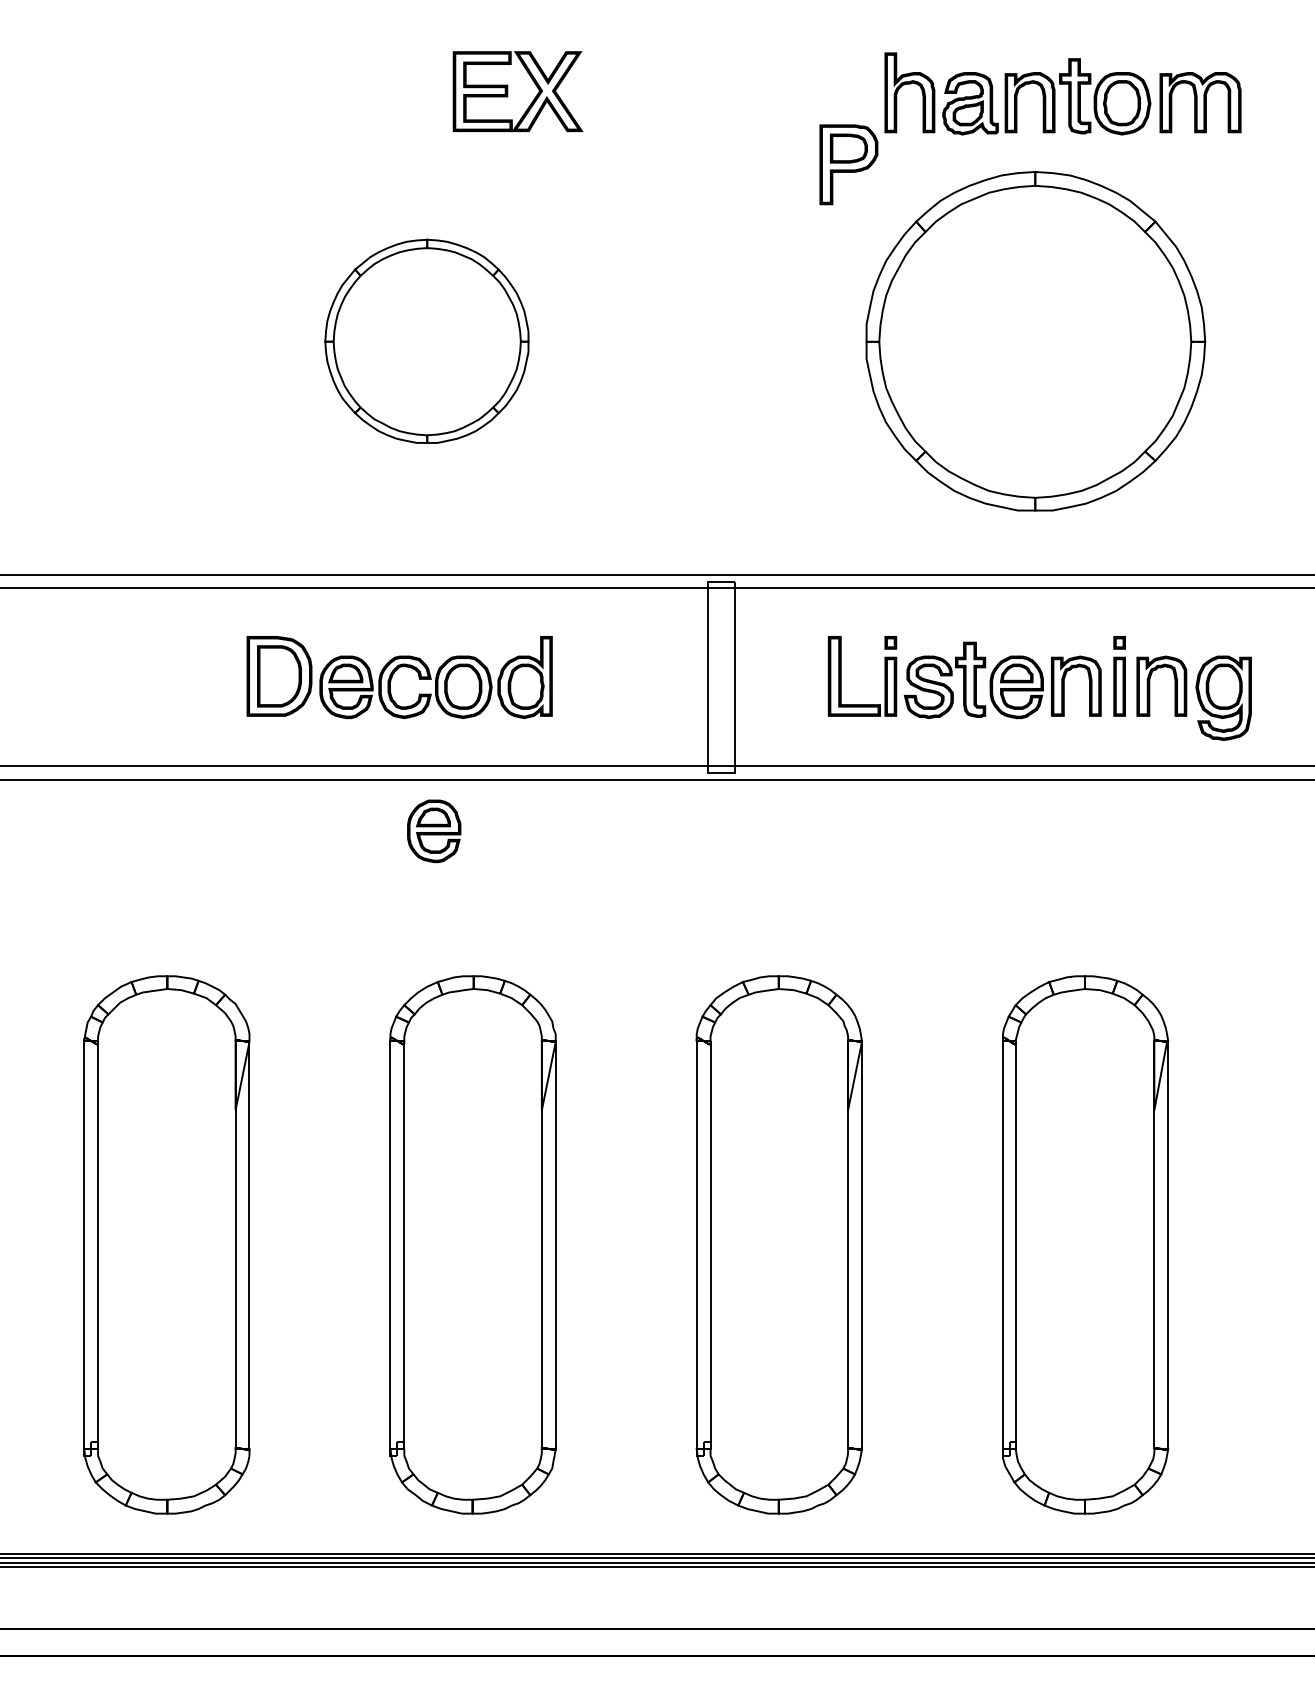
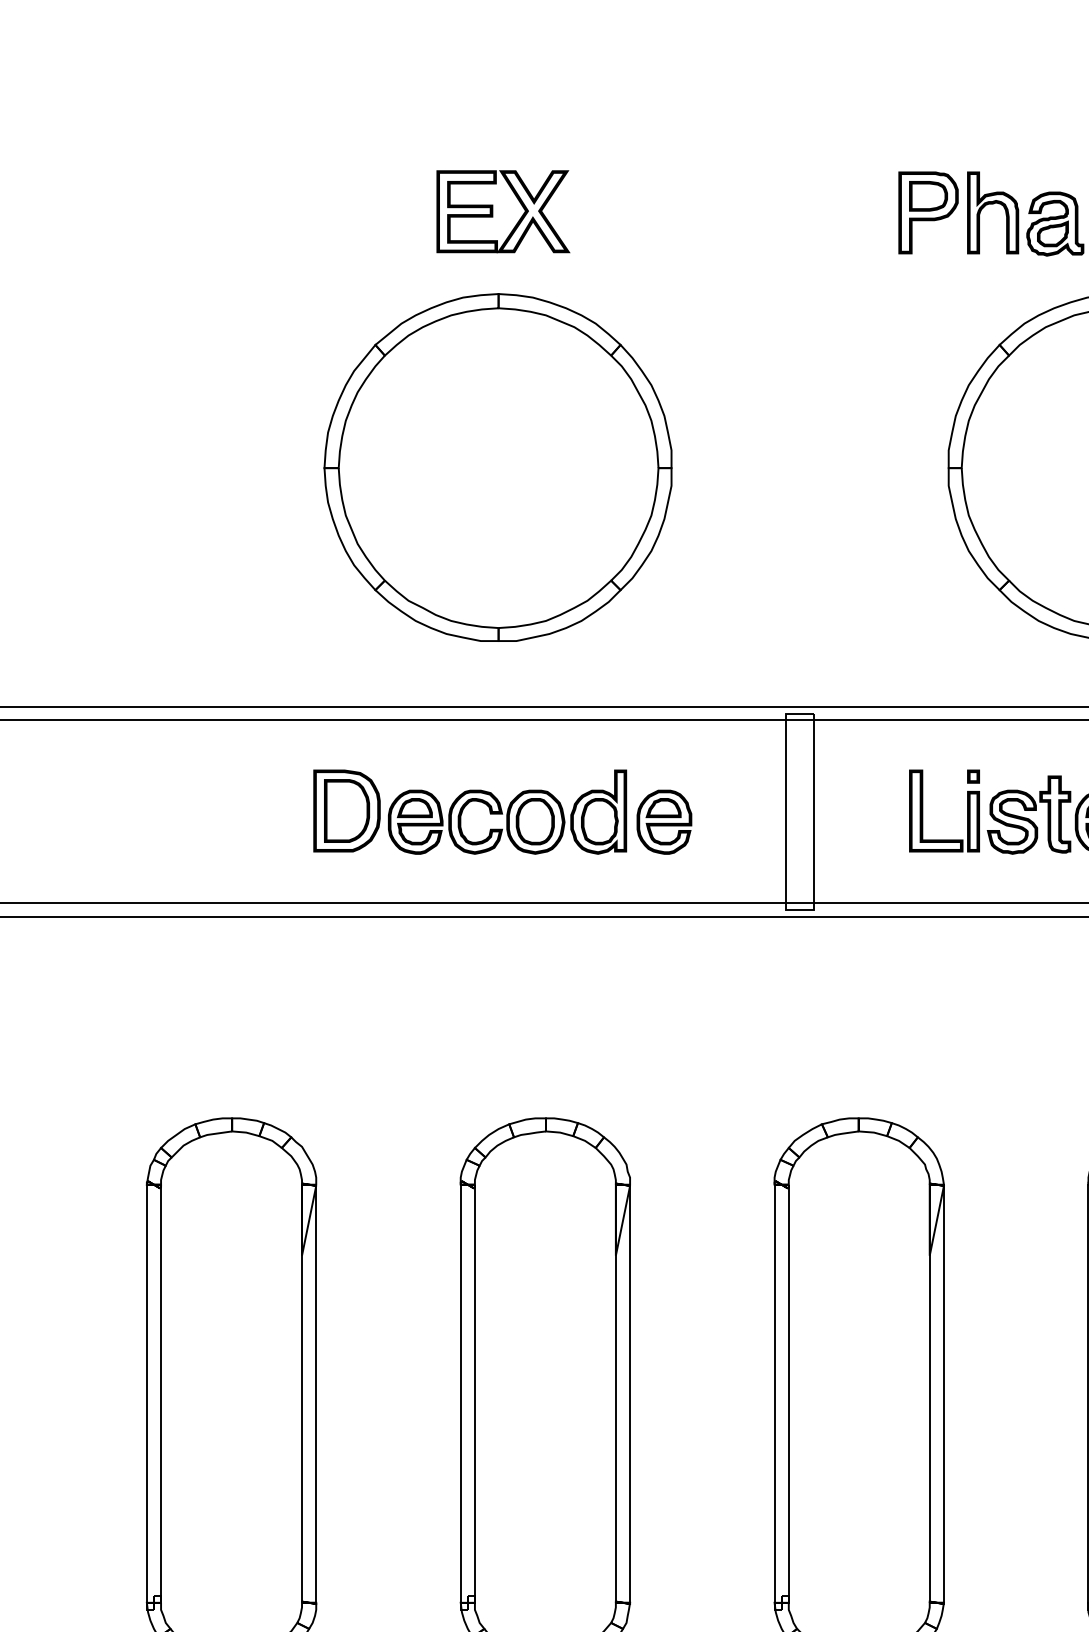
part: (508, 91) -> (493, 211), moved
part: (848, 164) -> (928, 212), moved
part: (426, 341) -> (497, 467), size x1.67
part: (434, 831) -> (664, 822), moved

